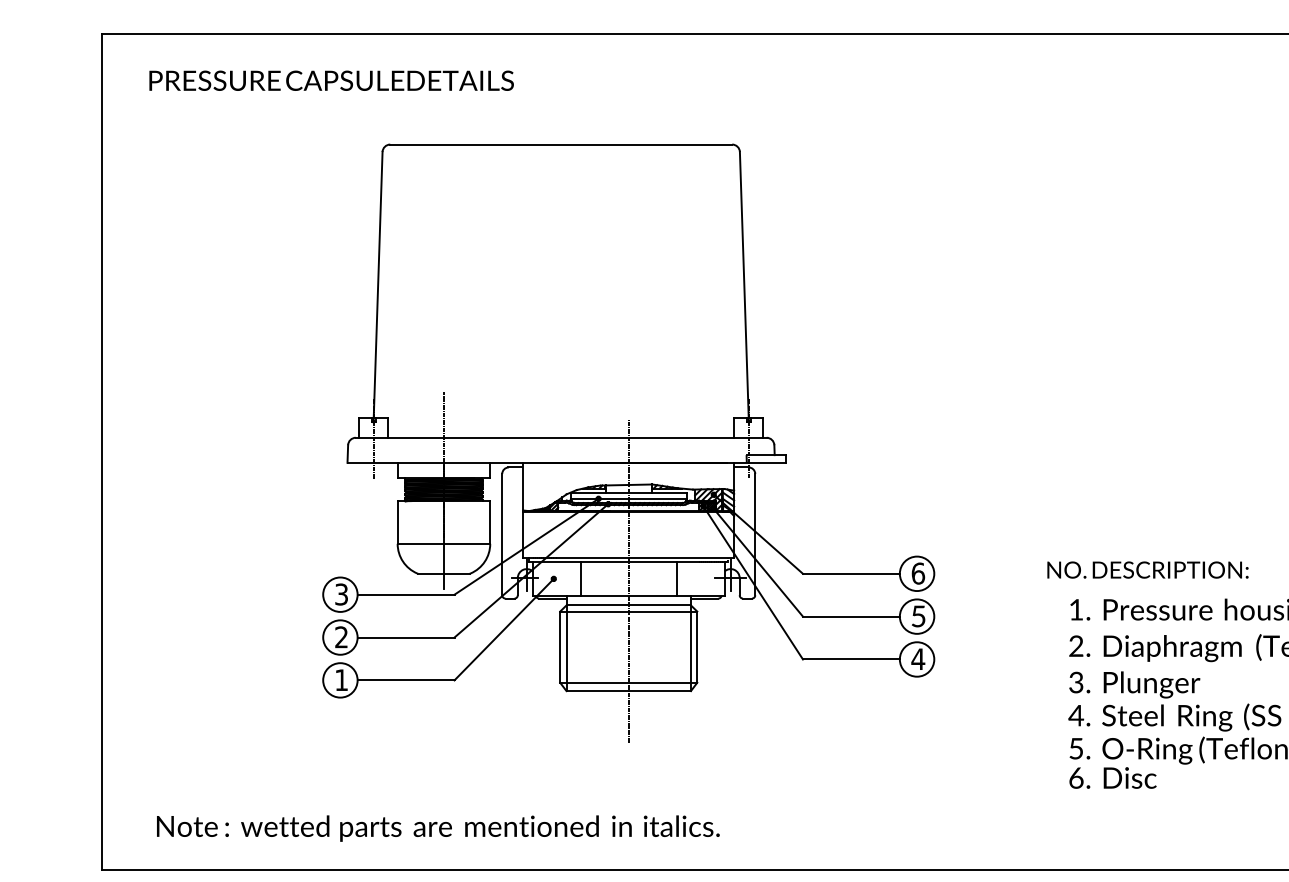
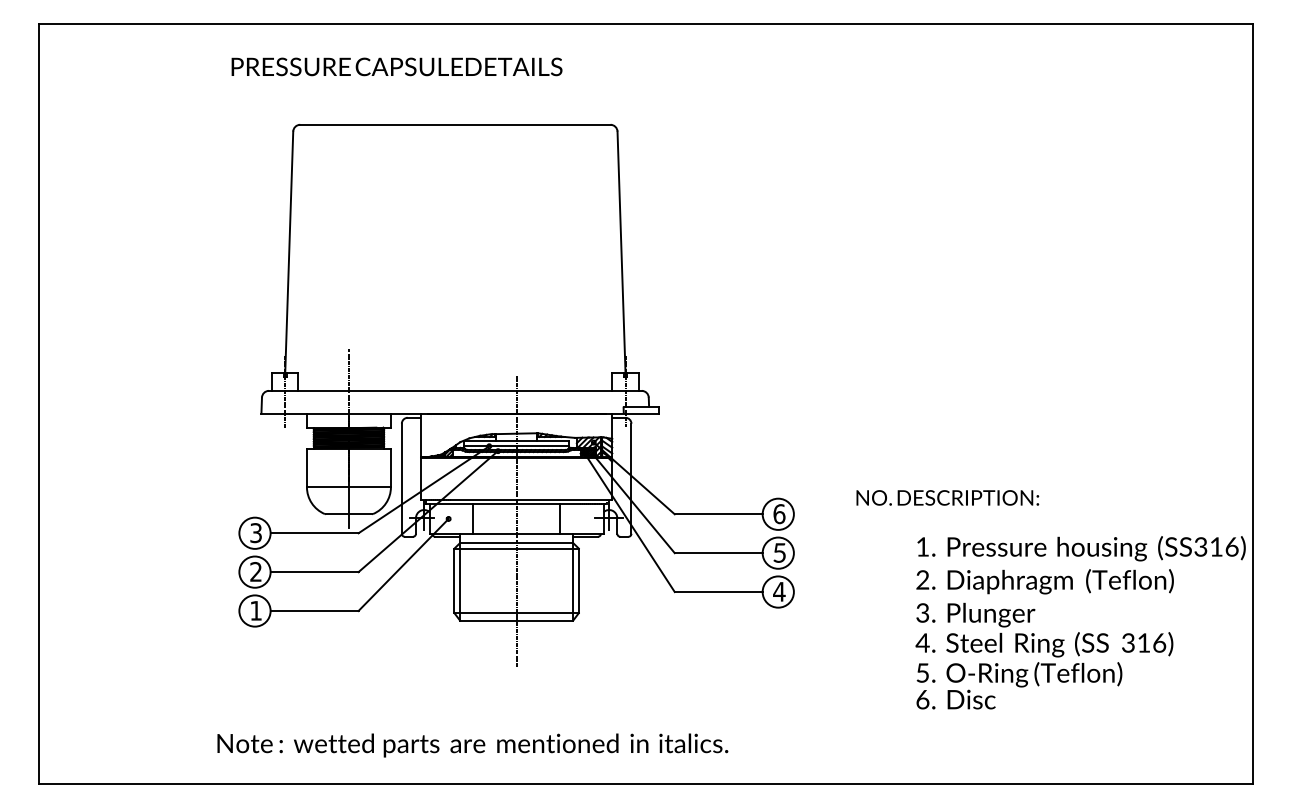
text: (331, 80) -> (396, 66), moved
text: (1147, 569) -> (947, 497), moved
text: (437, 828) -> (472, 745), moved

